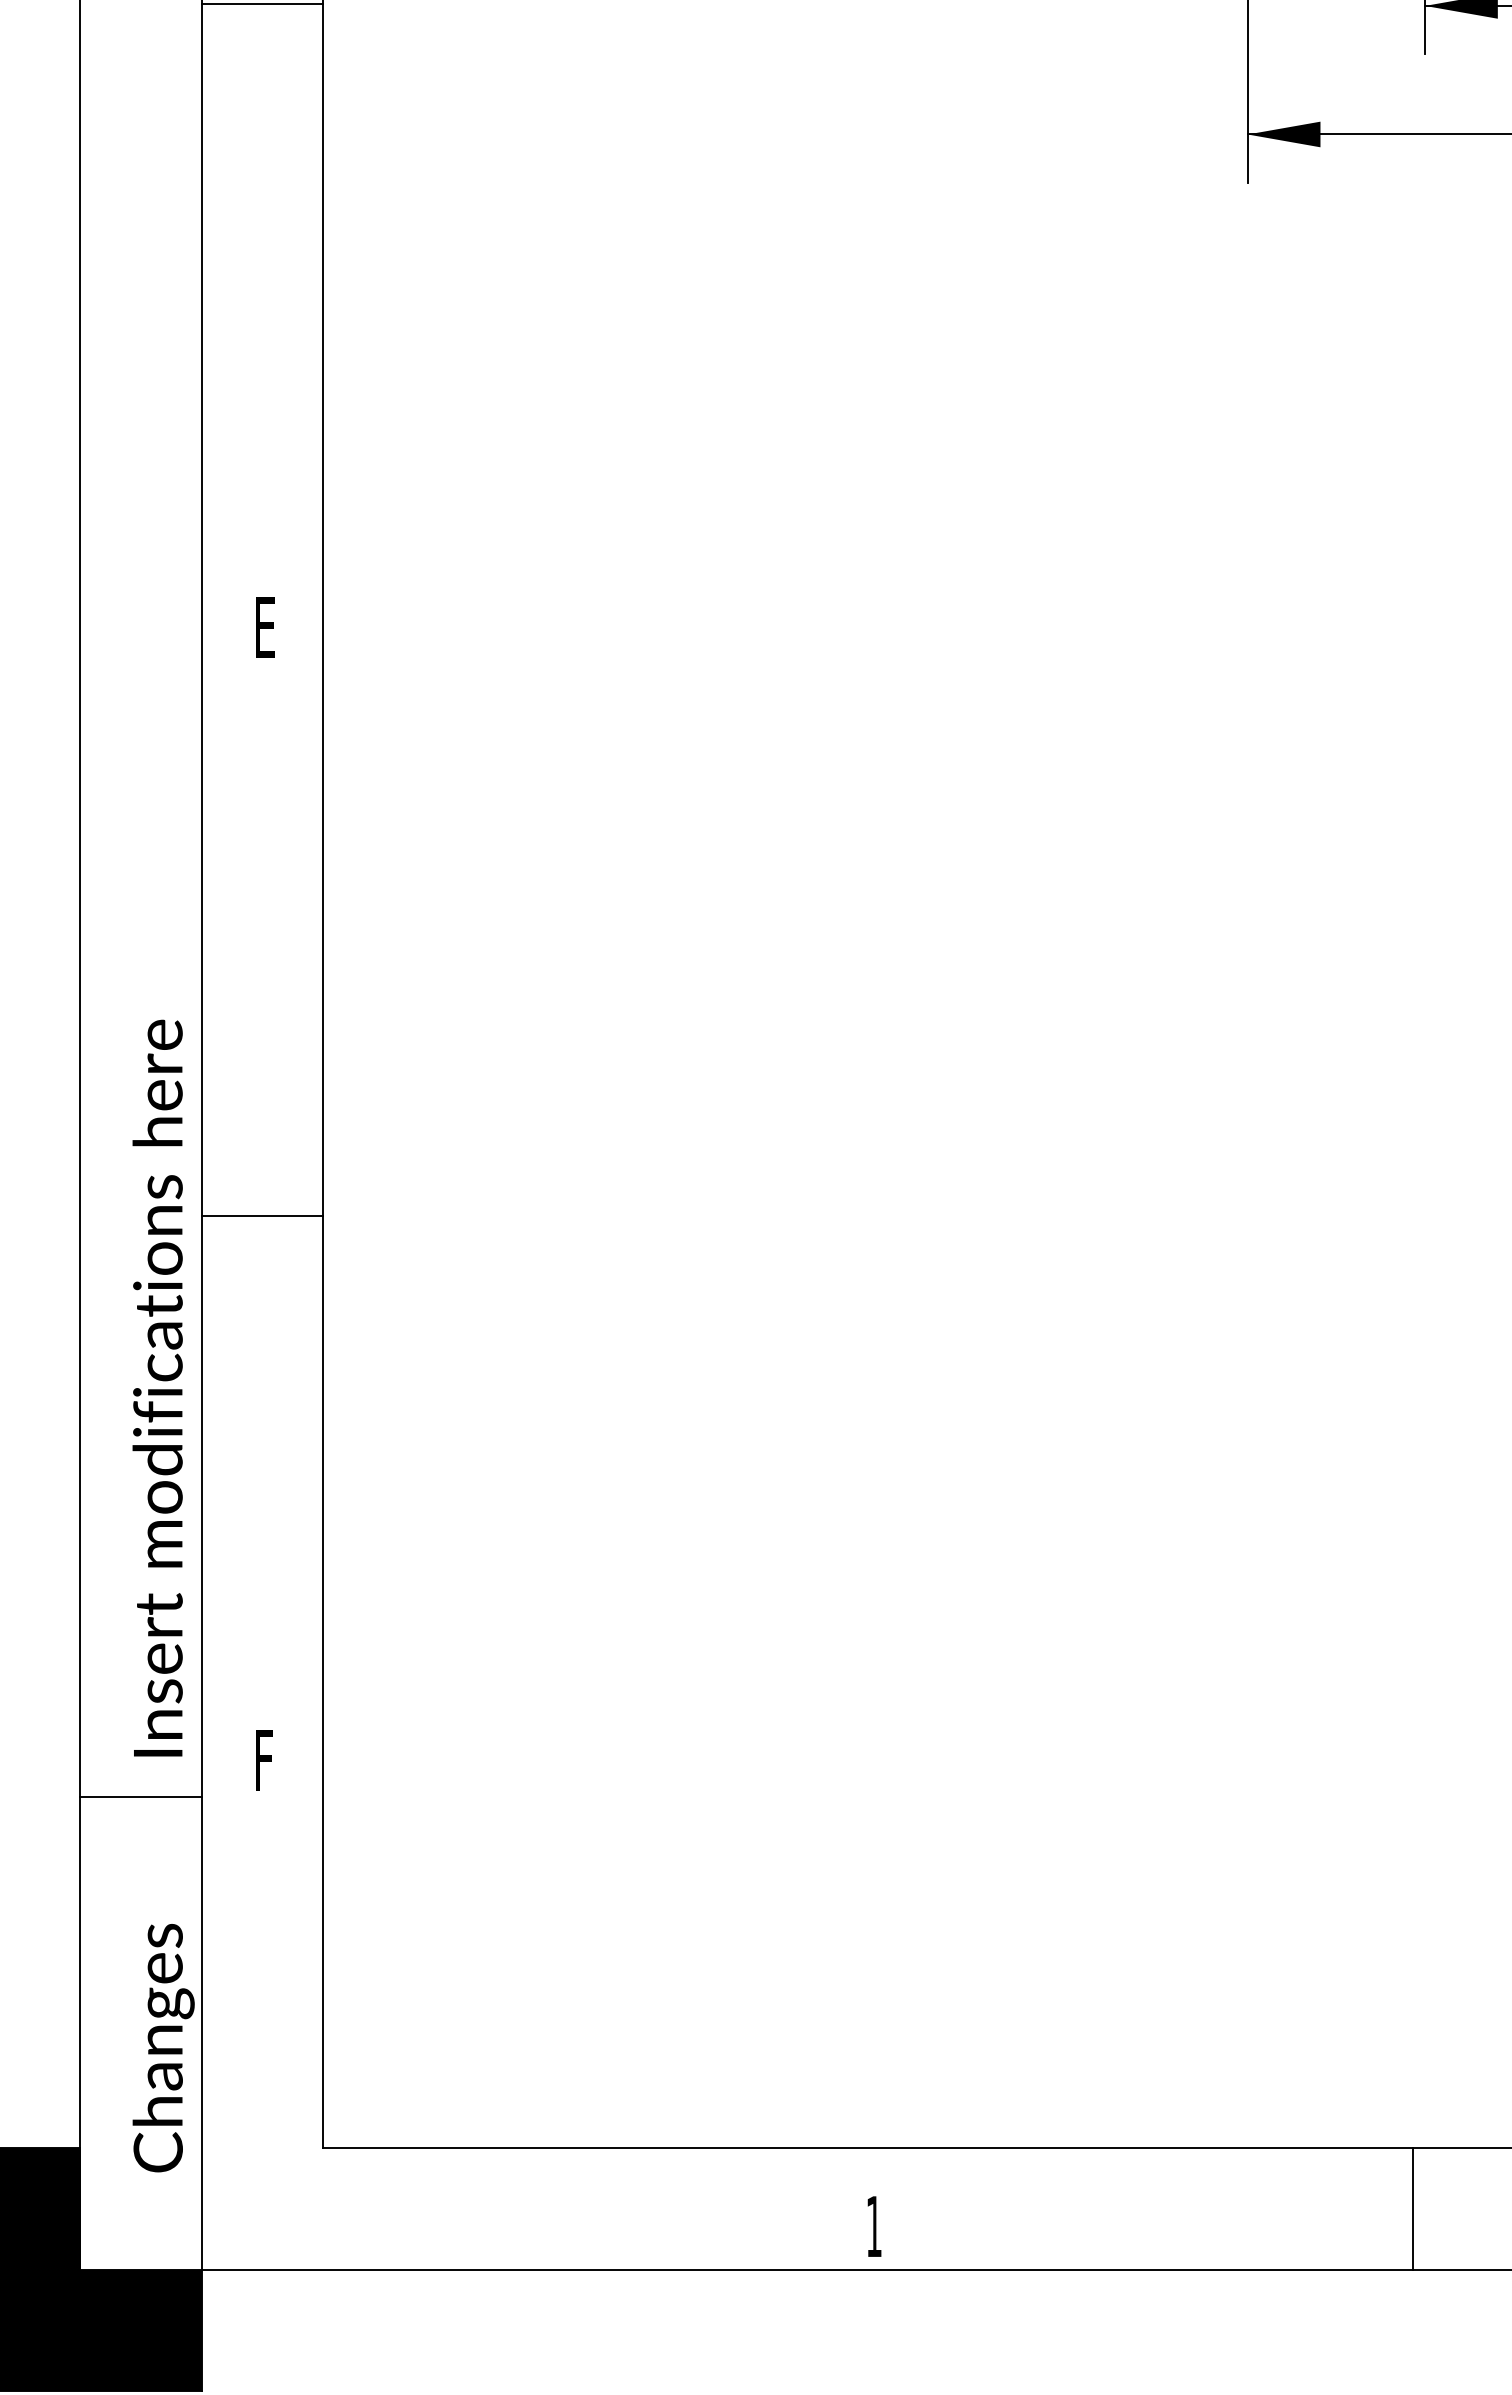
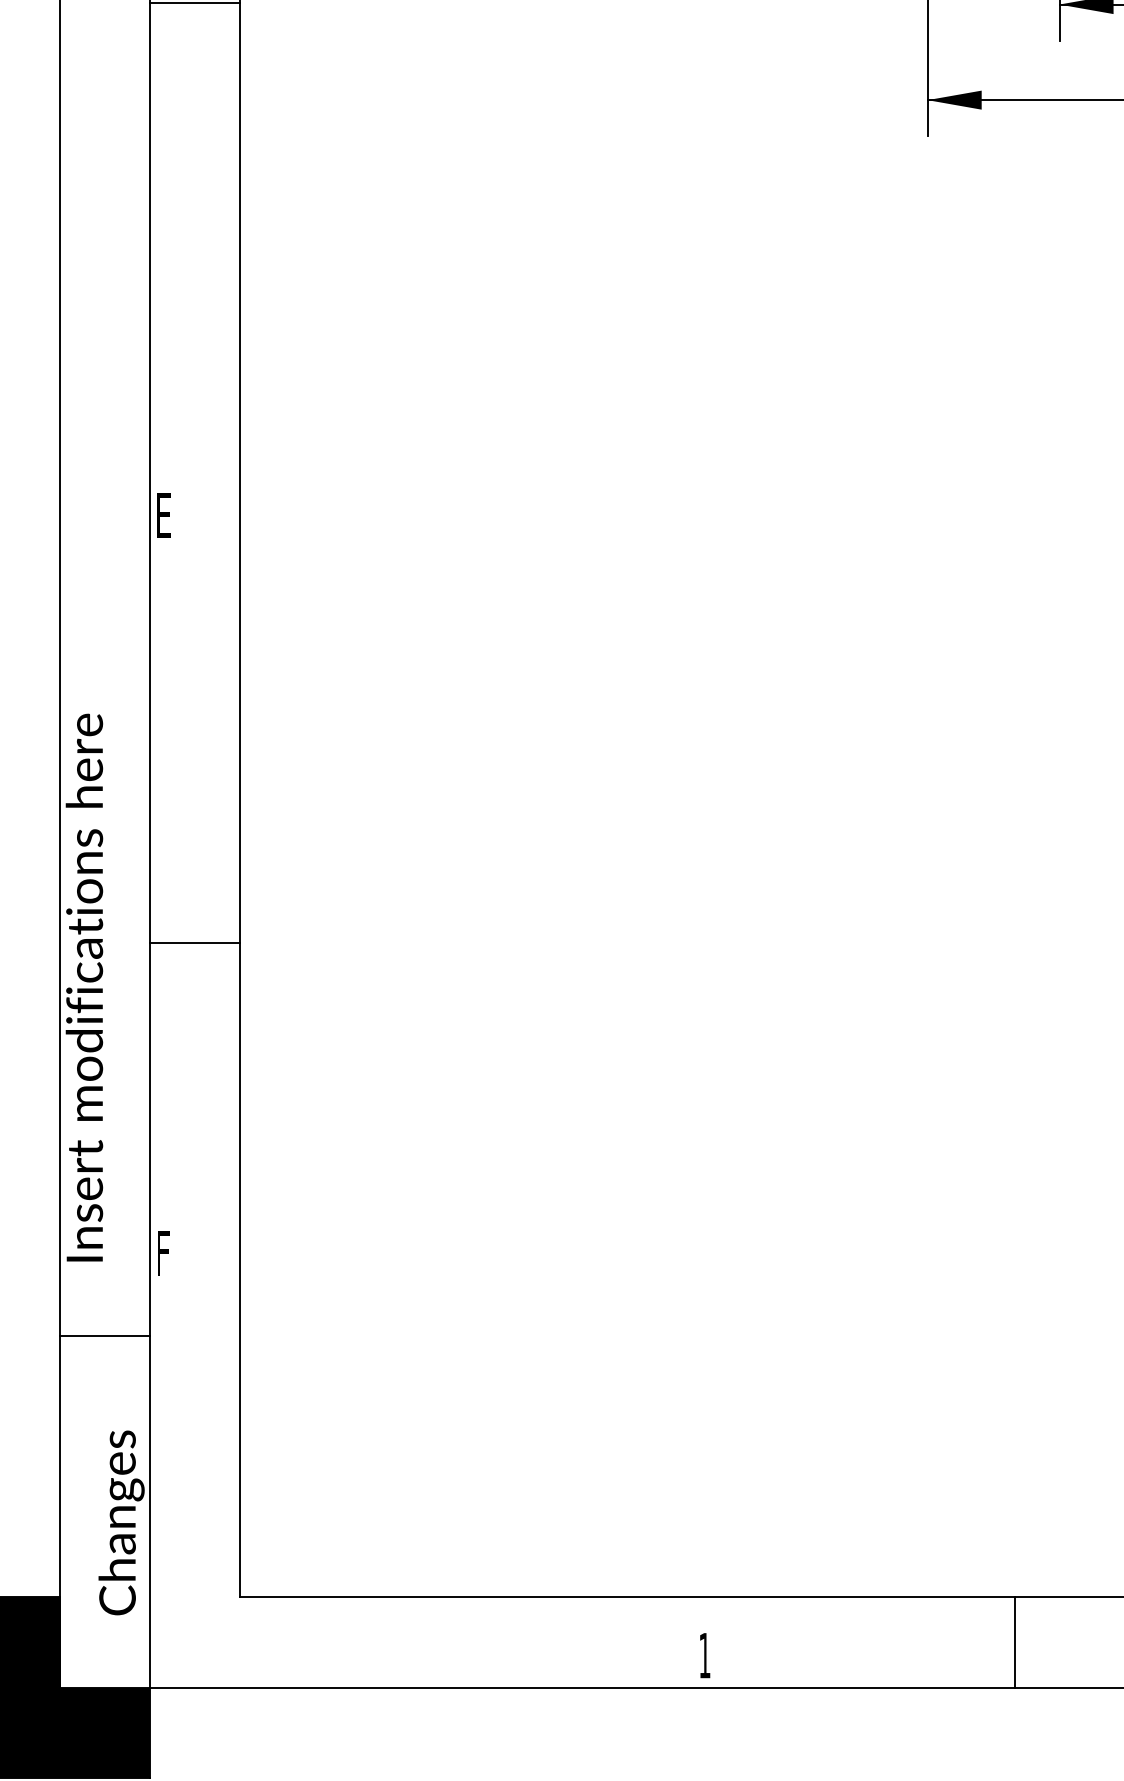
text: (265, 627) -> (163, 515), moved
line: (261, 1215) -> (194, 942), moved
text: (157, 1387) -> (84, 987), moved
text: (264, 1760) -> (163, 1253), moved
line: (1413, 2208) -> (1015, 1642), moved
text: (874, 2226) -> (705, 1655), moved

